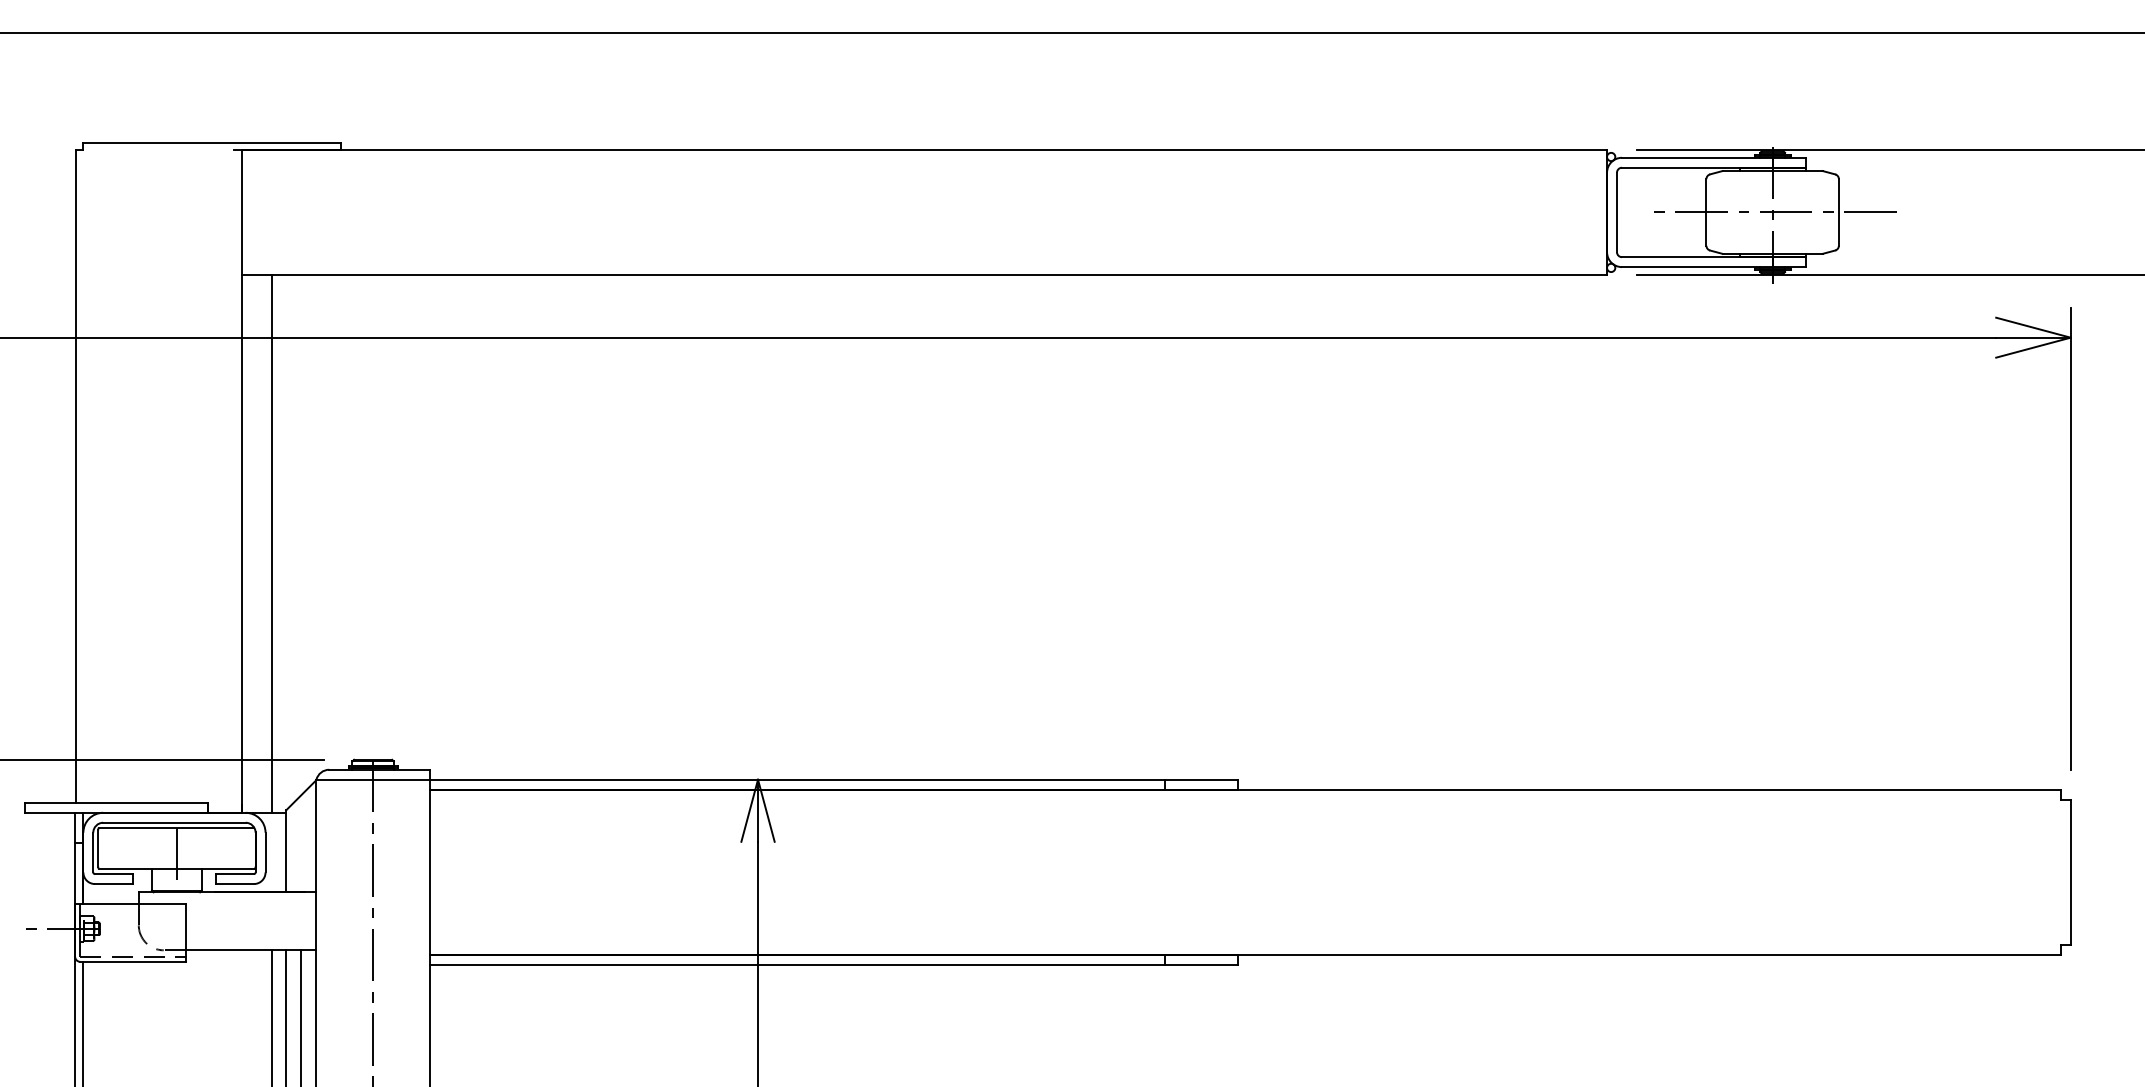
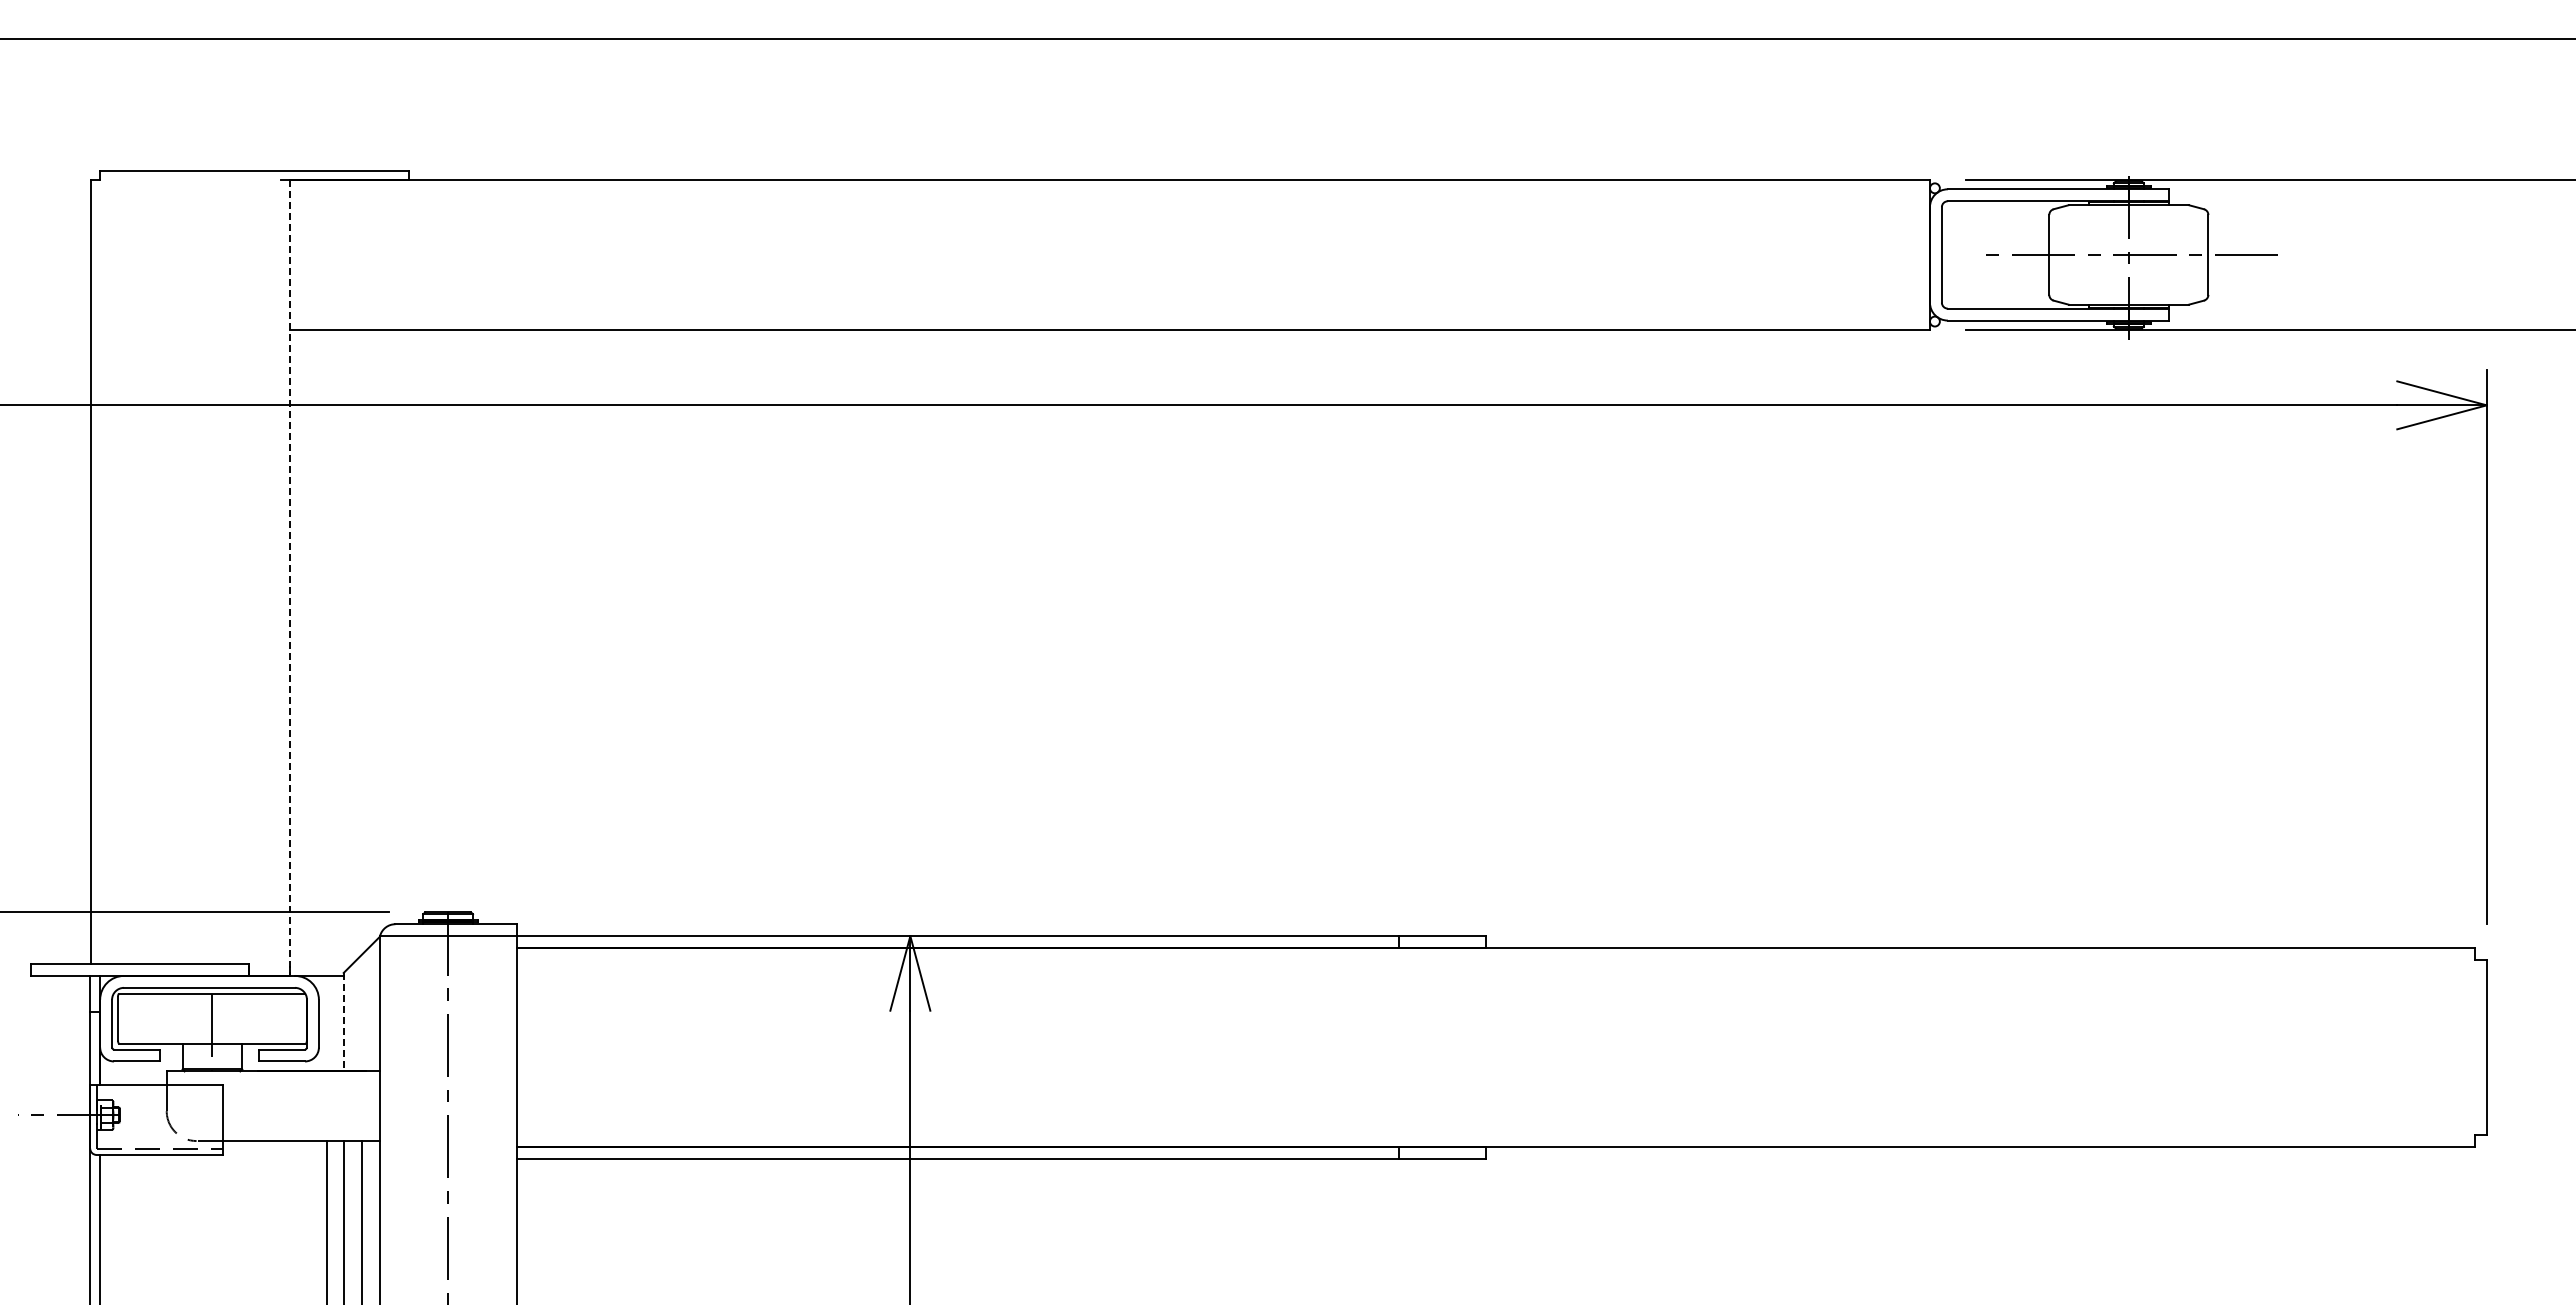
line: (241, 481) -> (290, 578), solid -> dashed
line: (271, 543) -> (326, 652), removed
line: (286, 851) -> (343, 1022), solid -> dashed

